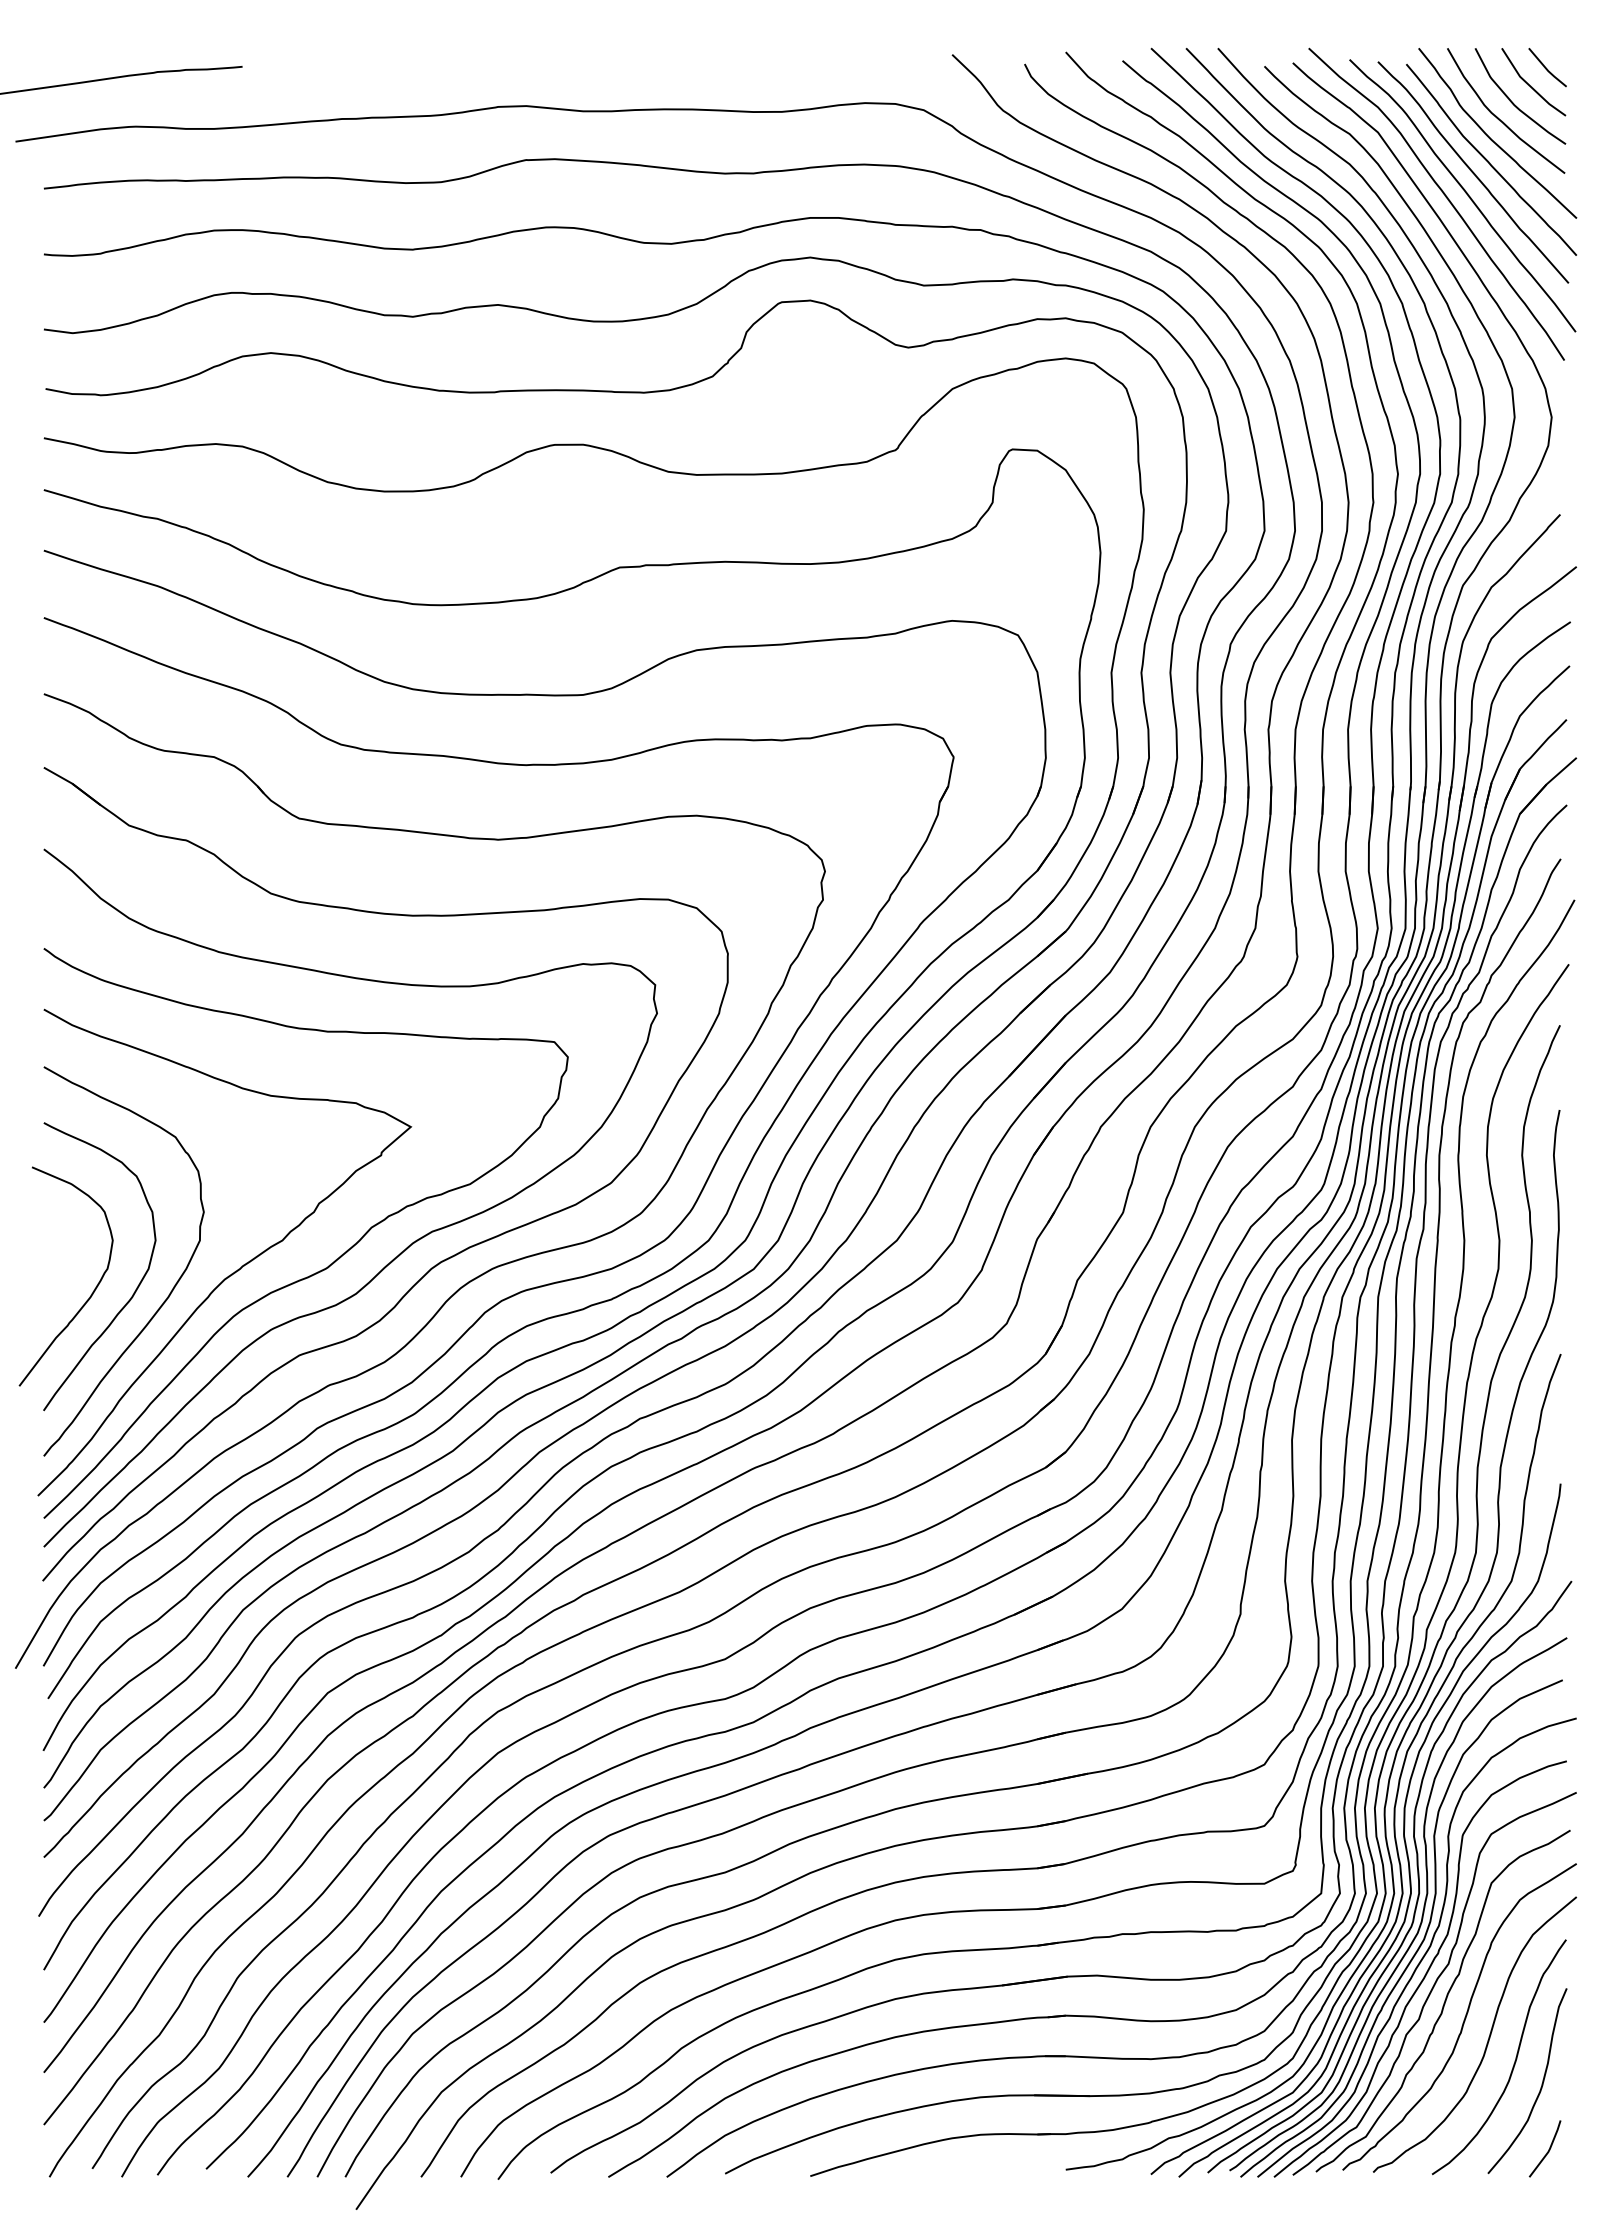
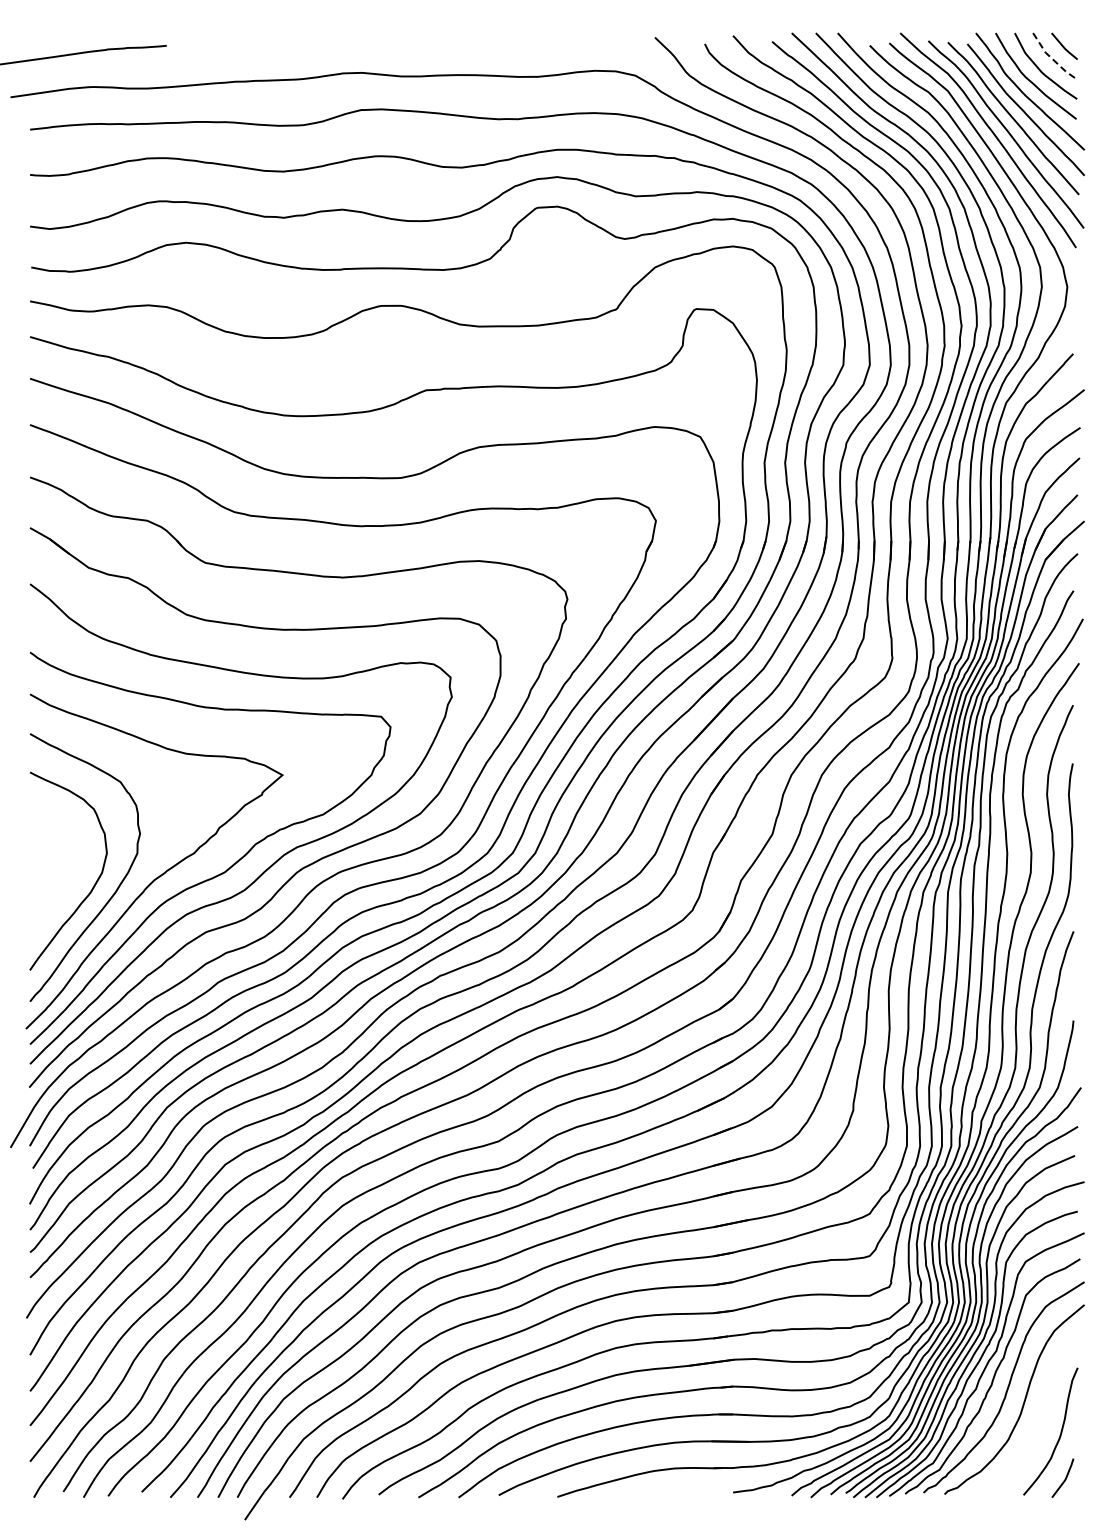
line: (1530, 86) -> (1052, 59), solid -> dashed
curve: (91, 1293) -> (62, 889), removed
curve: (1514, 2060) -> (1041, 1417), removed

